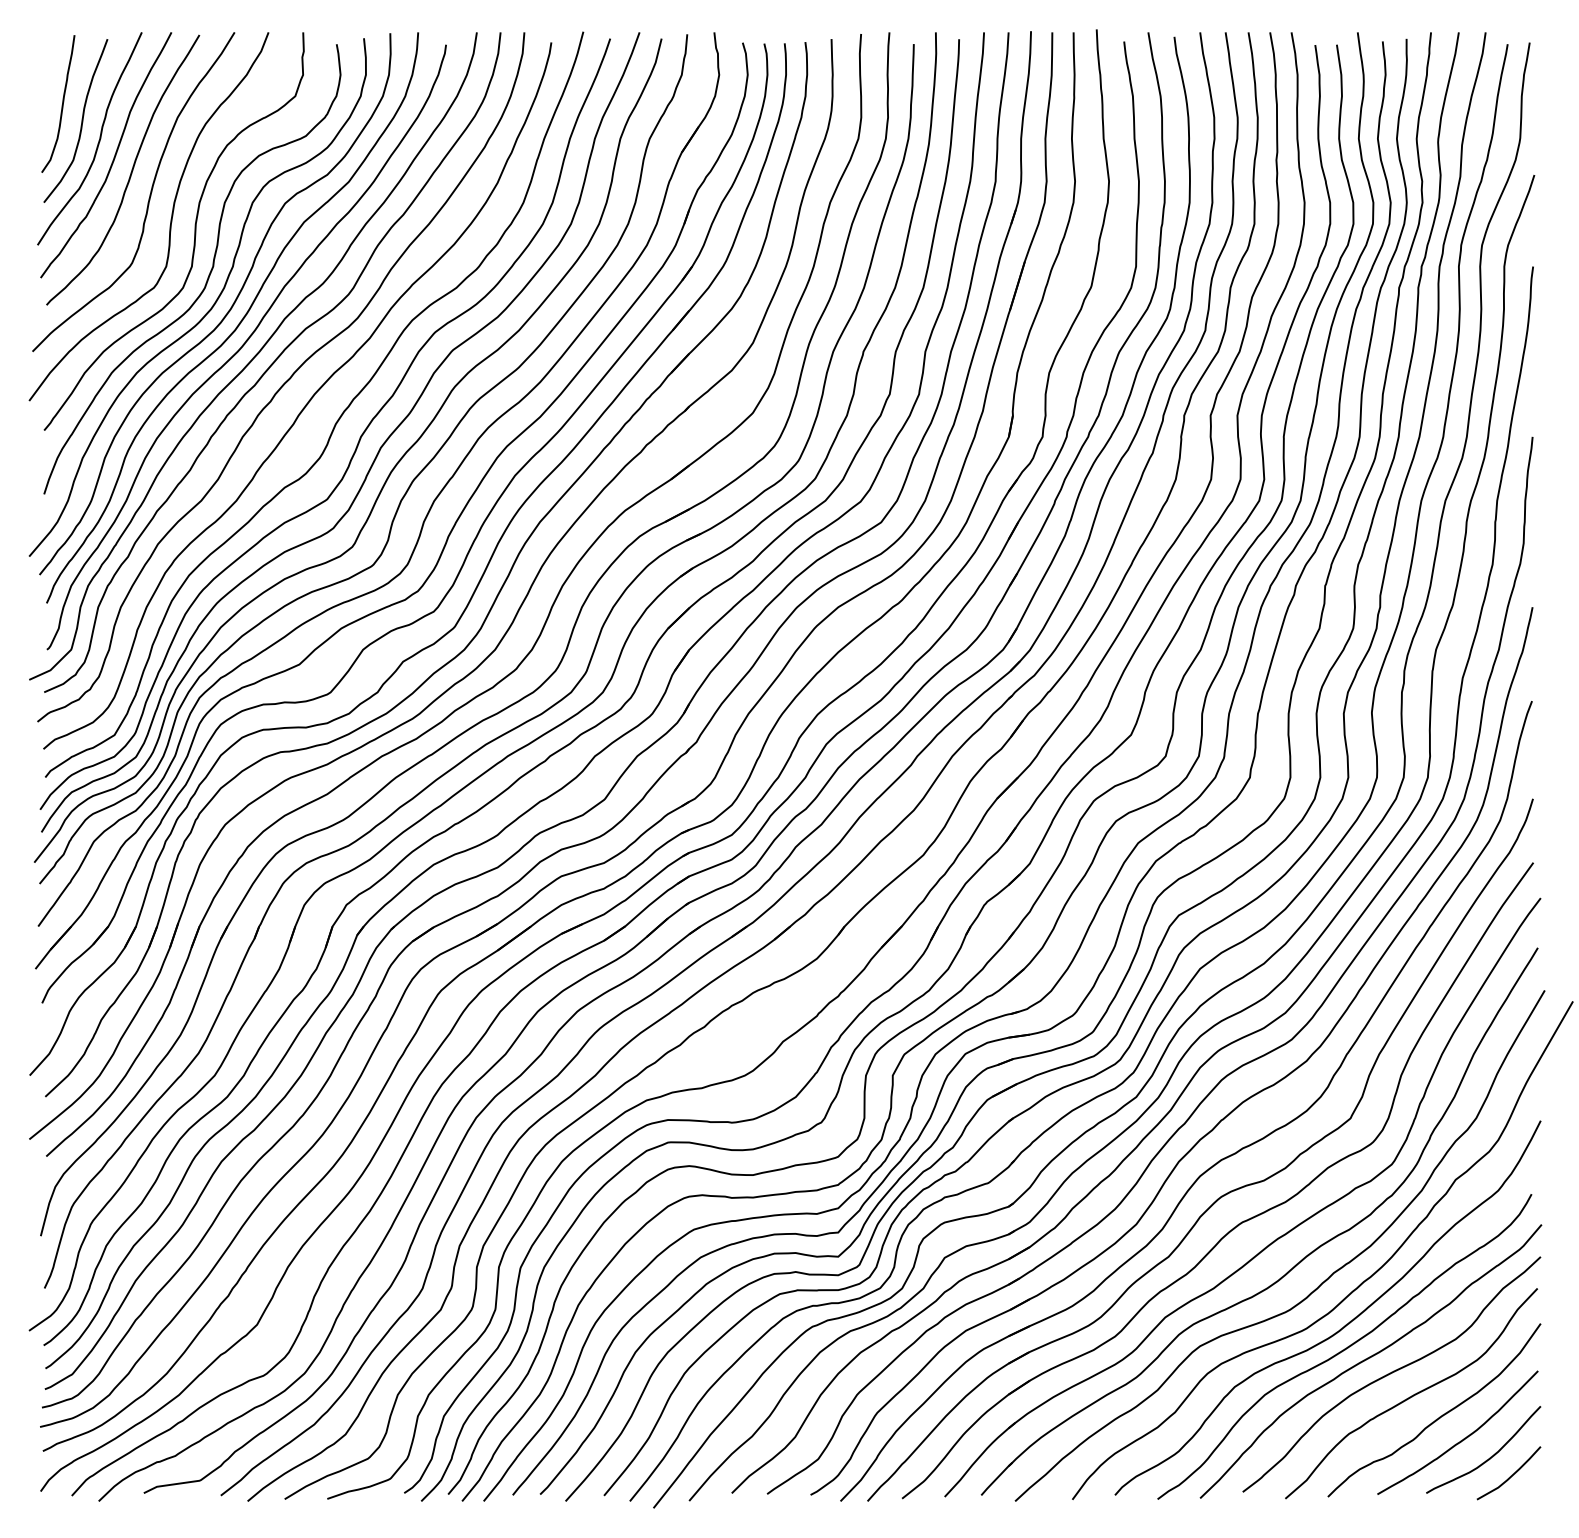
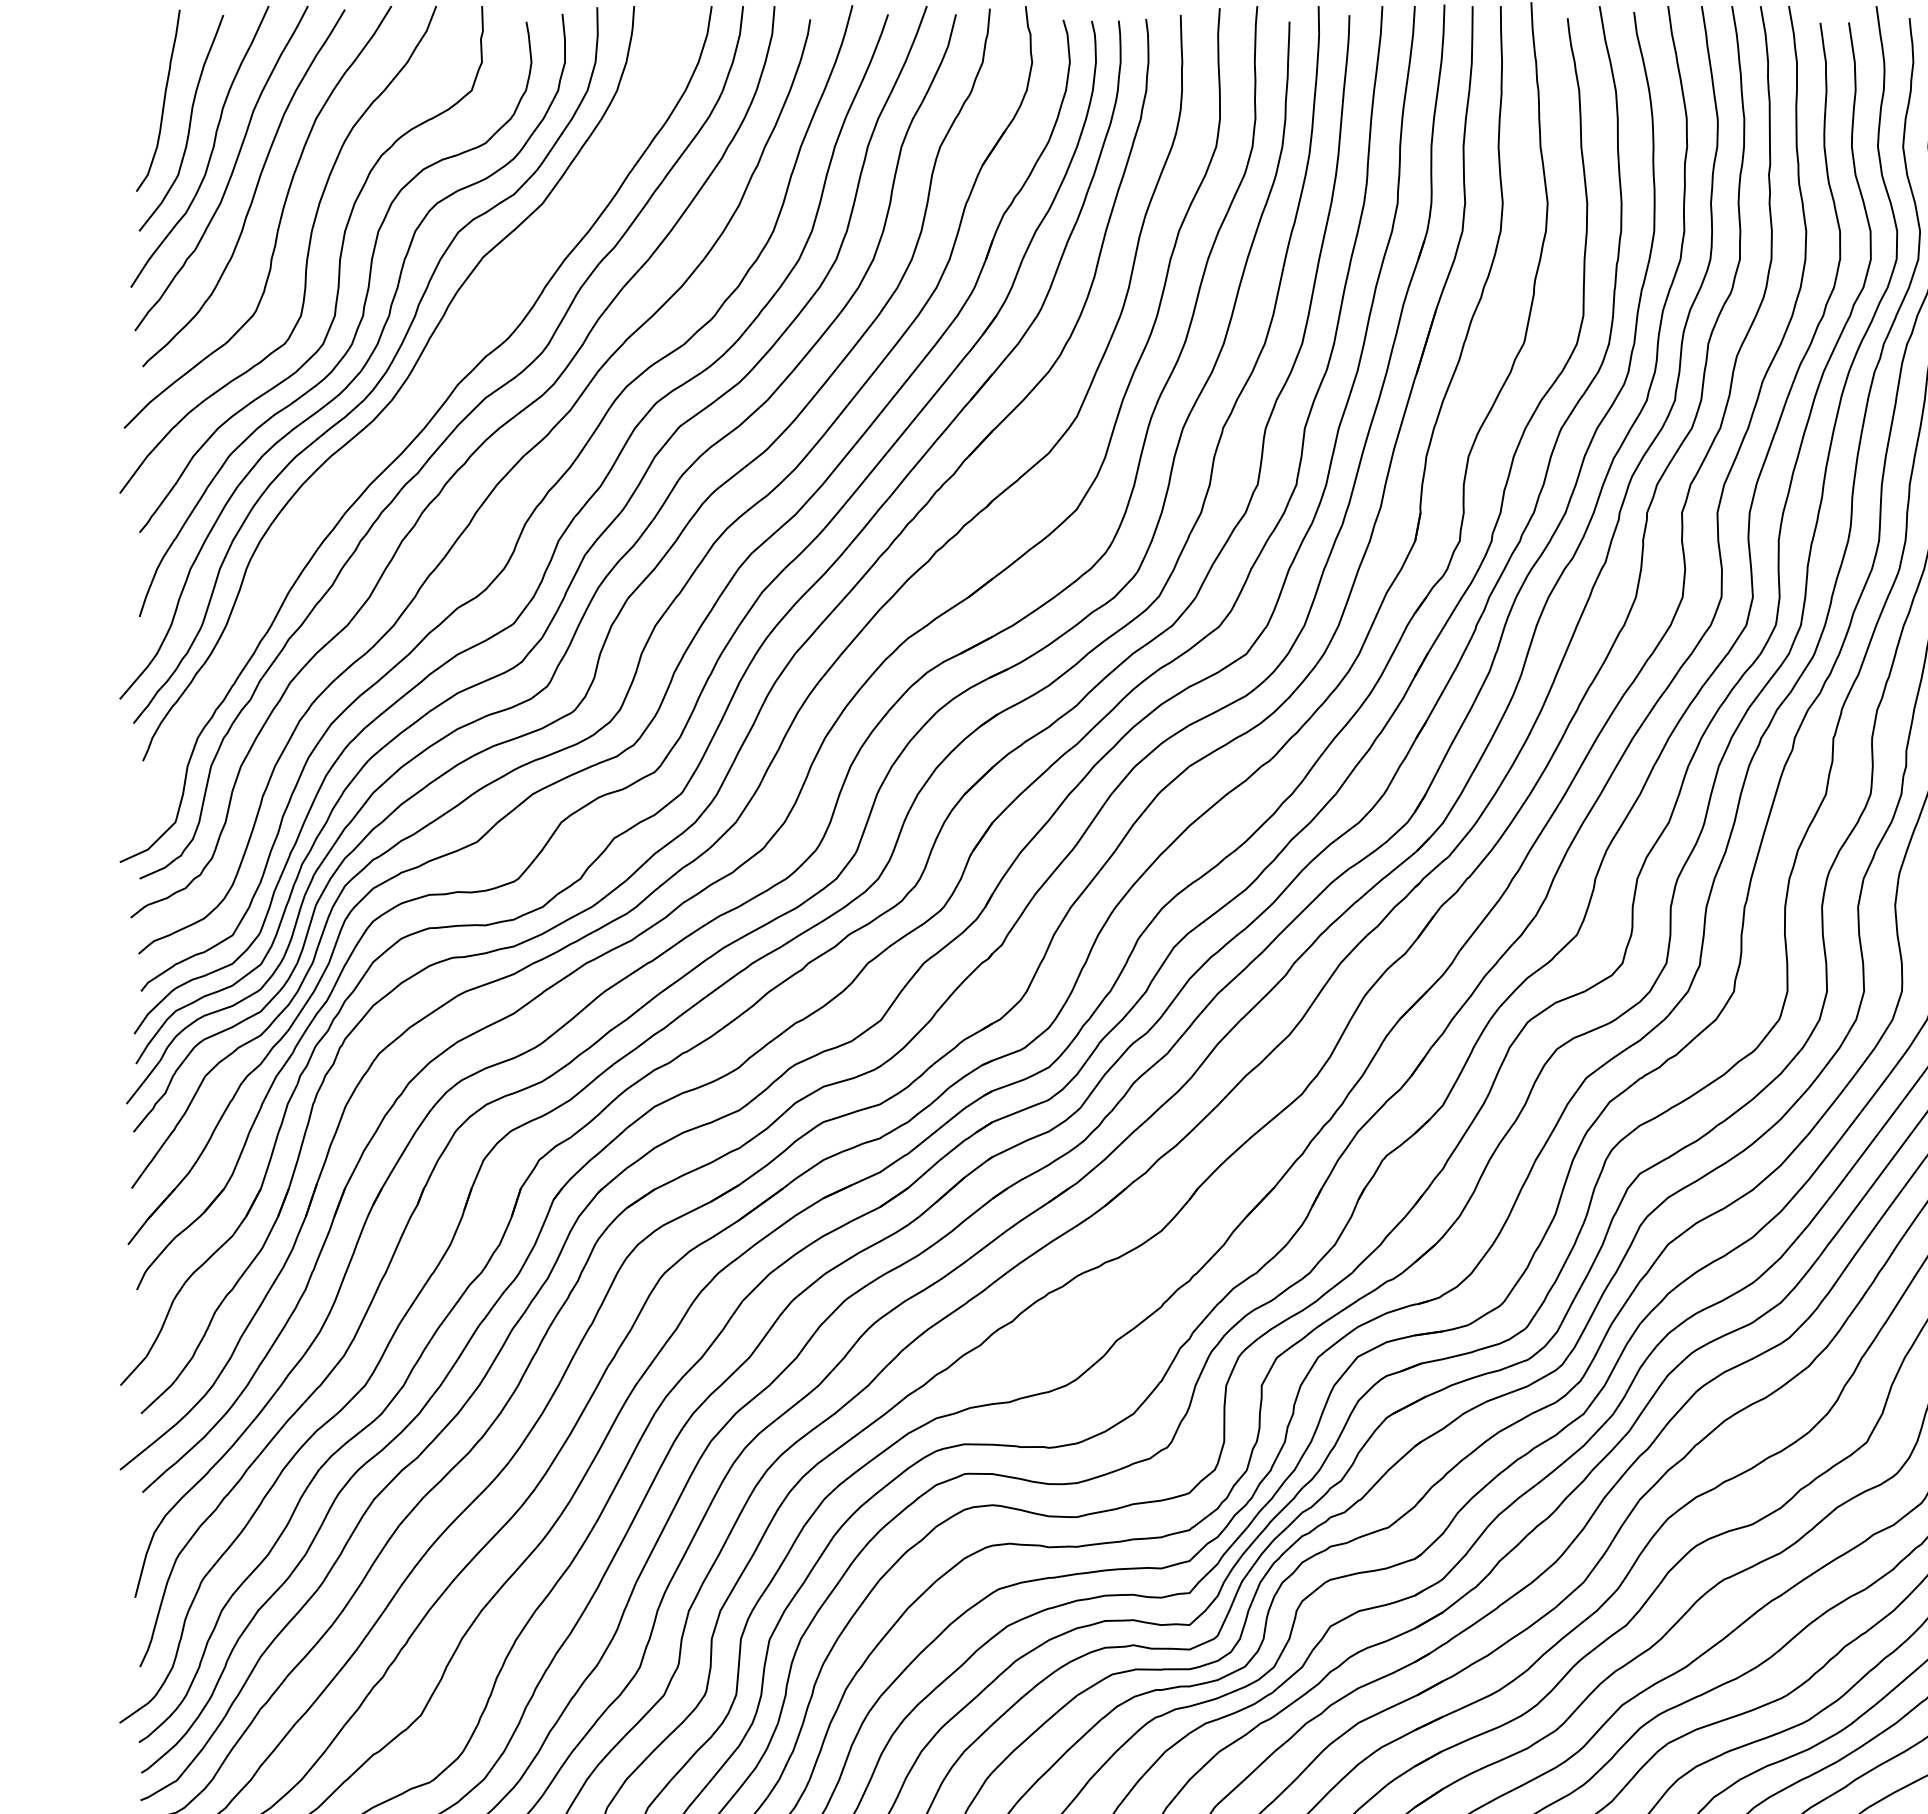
curve: (244, 345) -> (404, 420), removed

